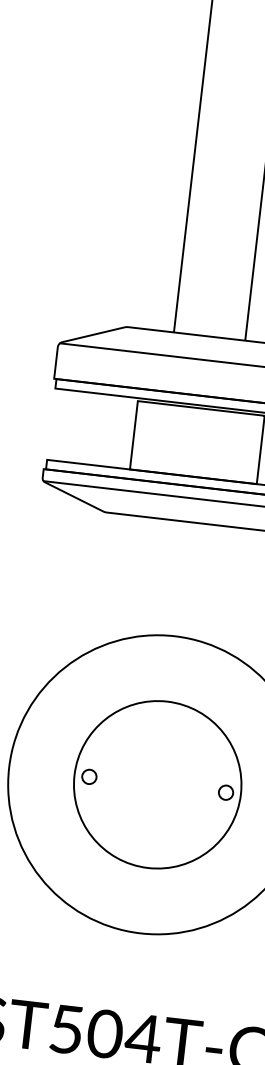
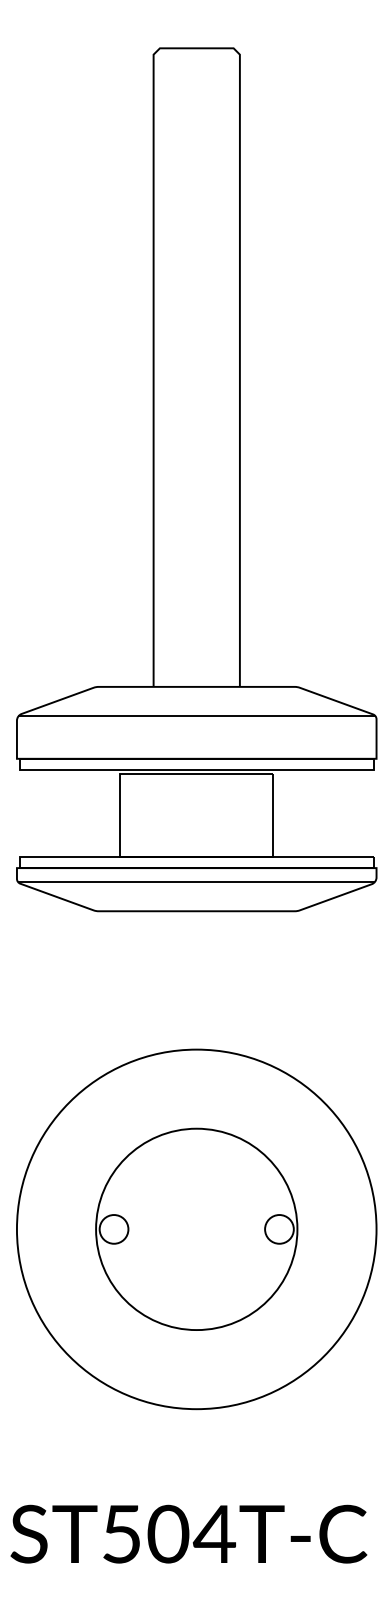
circle: (88, 776) -> (113, 1229), size x1.67
circle: (226, 792) -> (279, 1229), size x1.67

